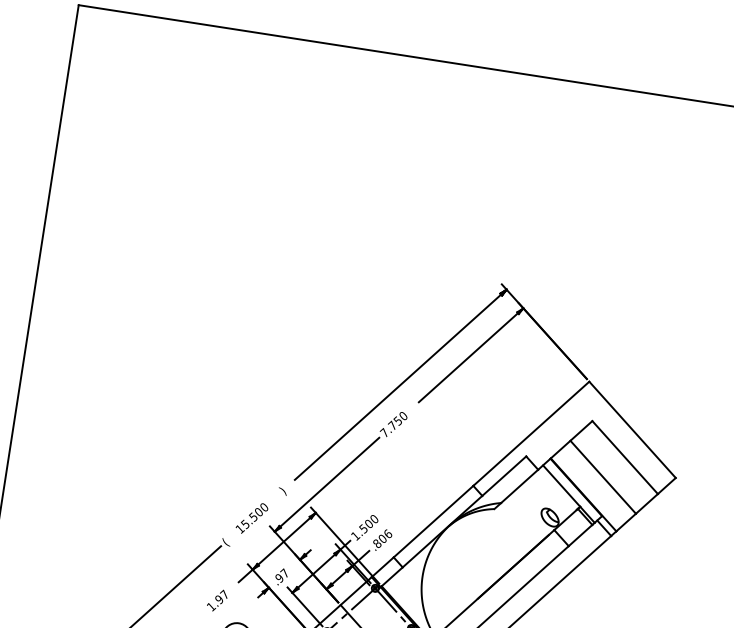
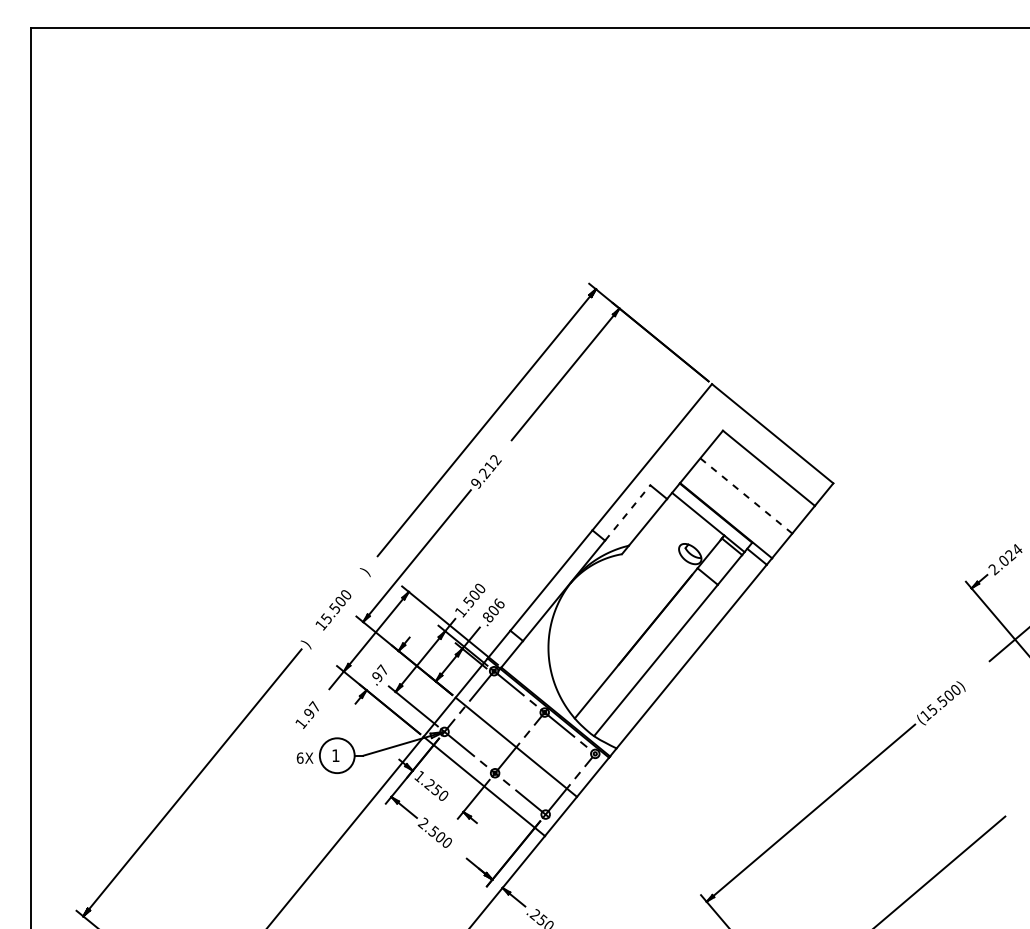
text: (393, 424) -> (485, 471), 7.750 -> 9.212
line: (504, 475) -> (627, 512), solid -> dashed
line: (602, 476) -> (745, 495), solid -> dashed
text: (225, 542) -> (306, 644), ( -> )

